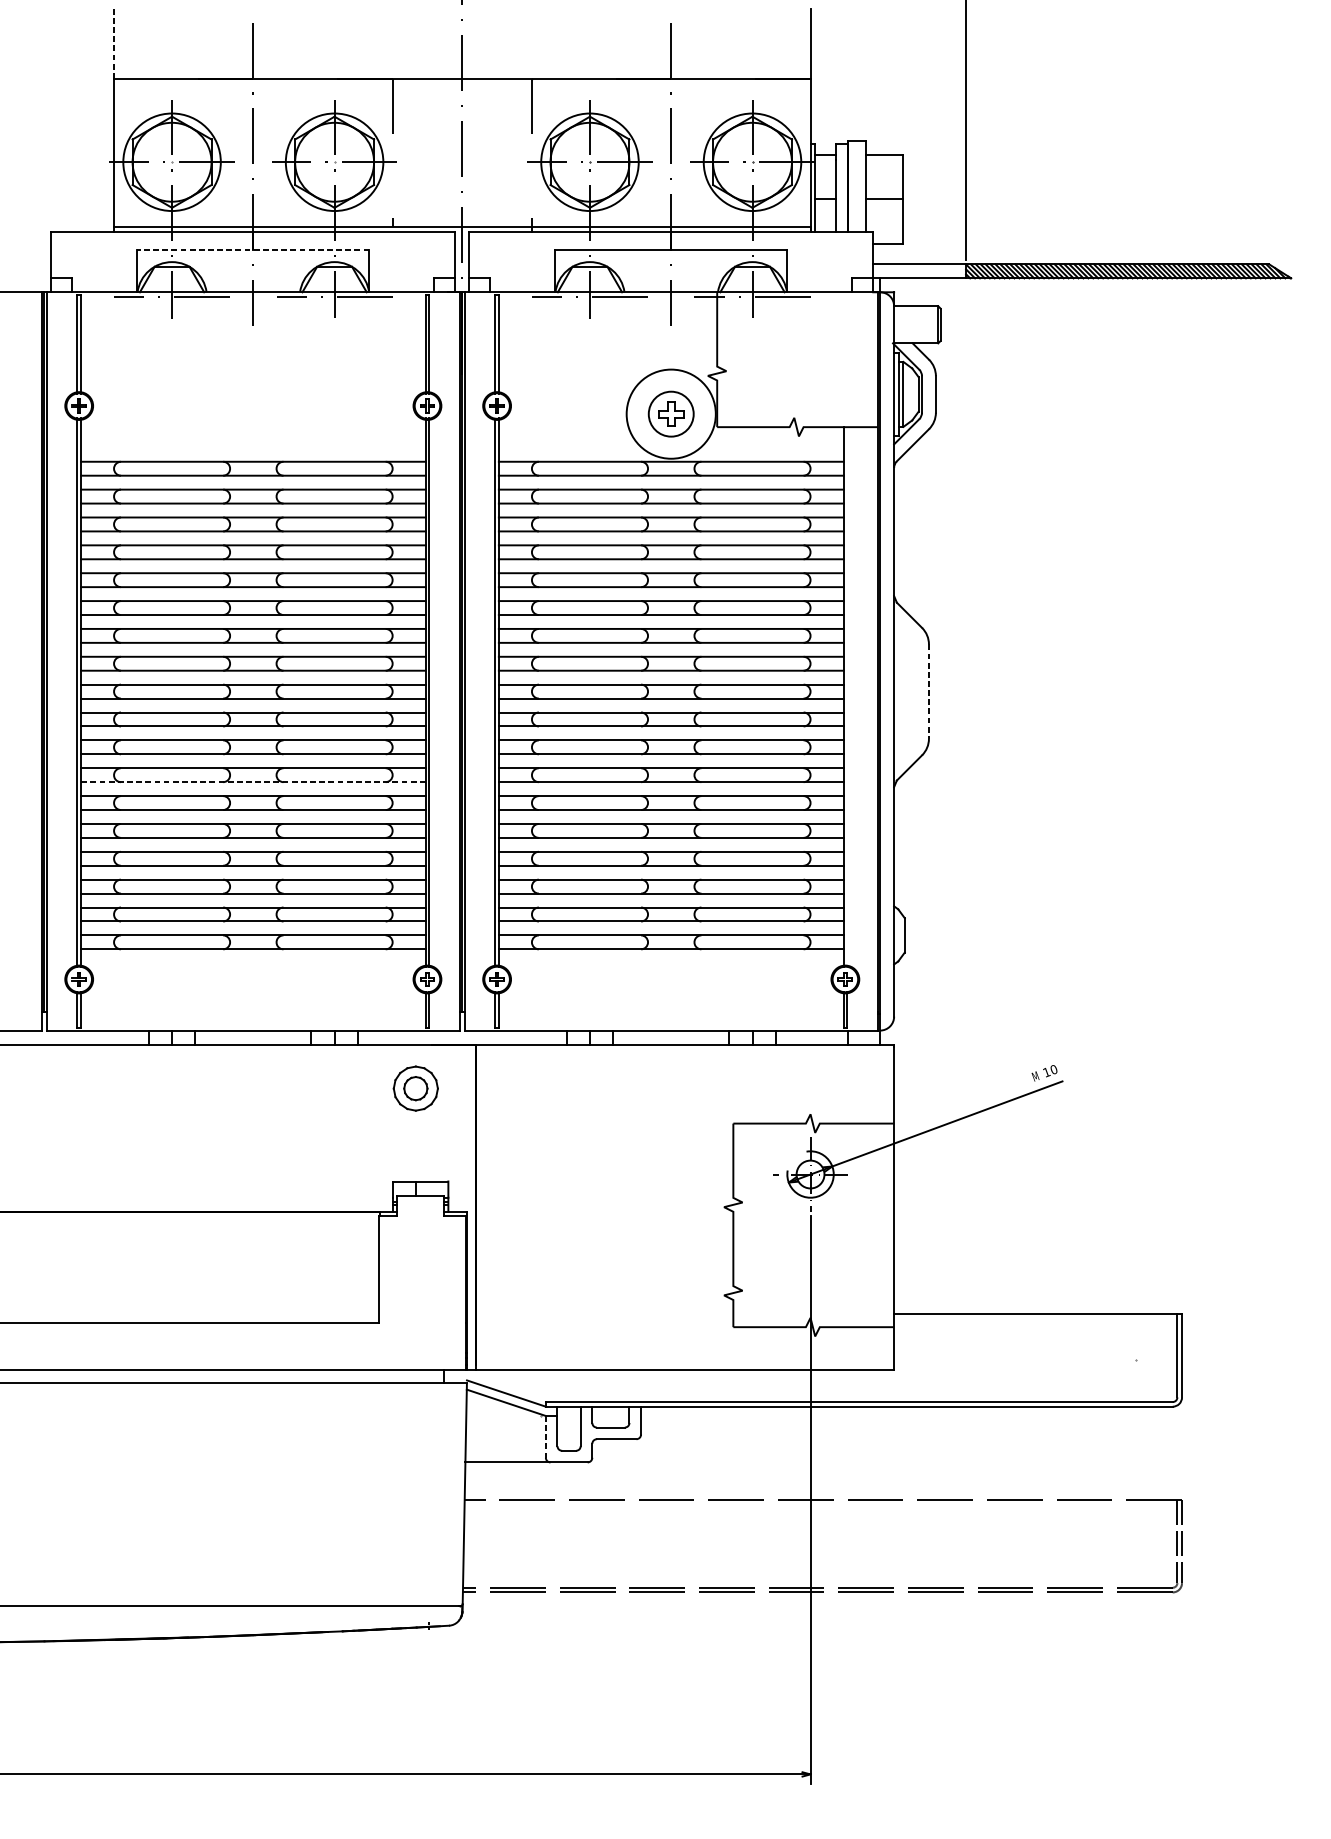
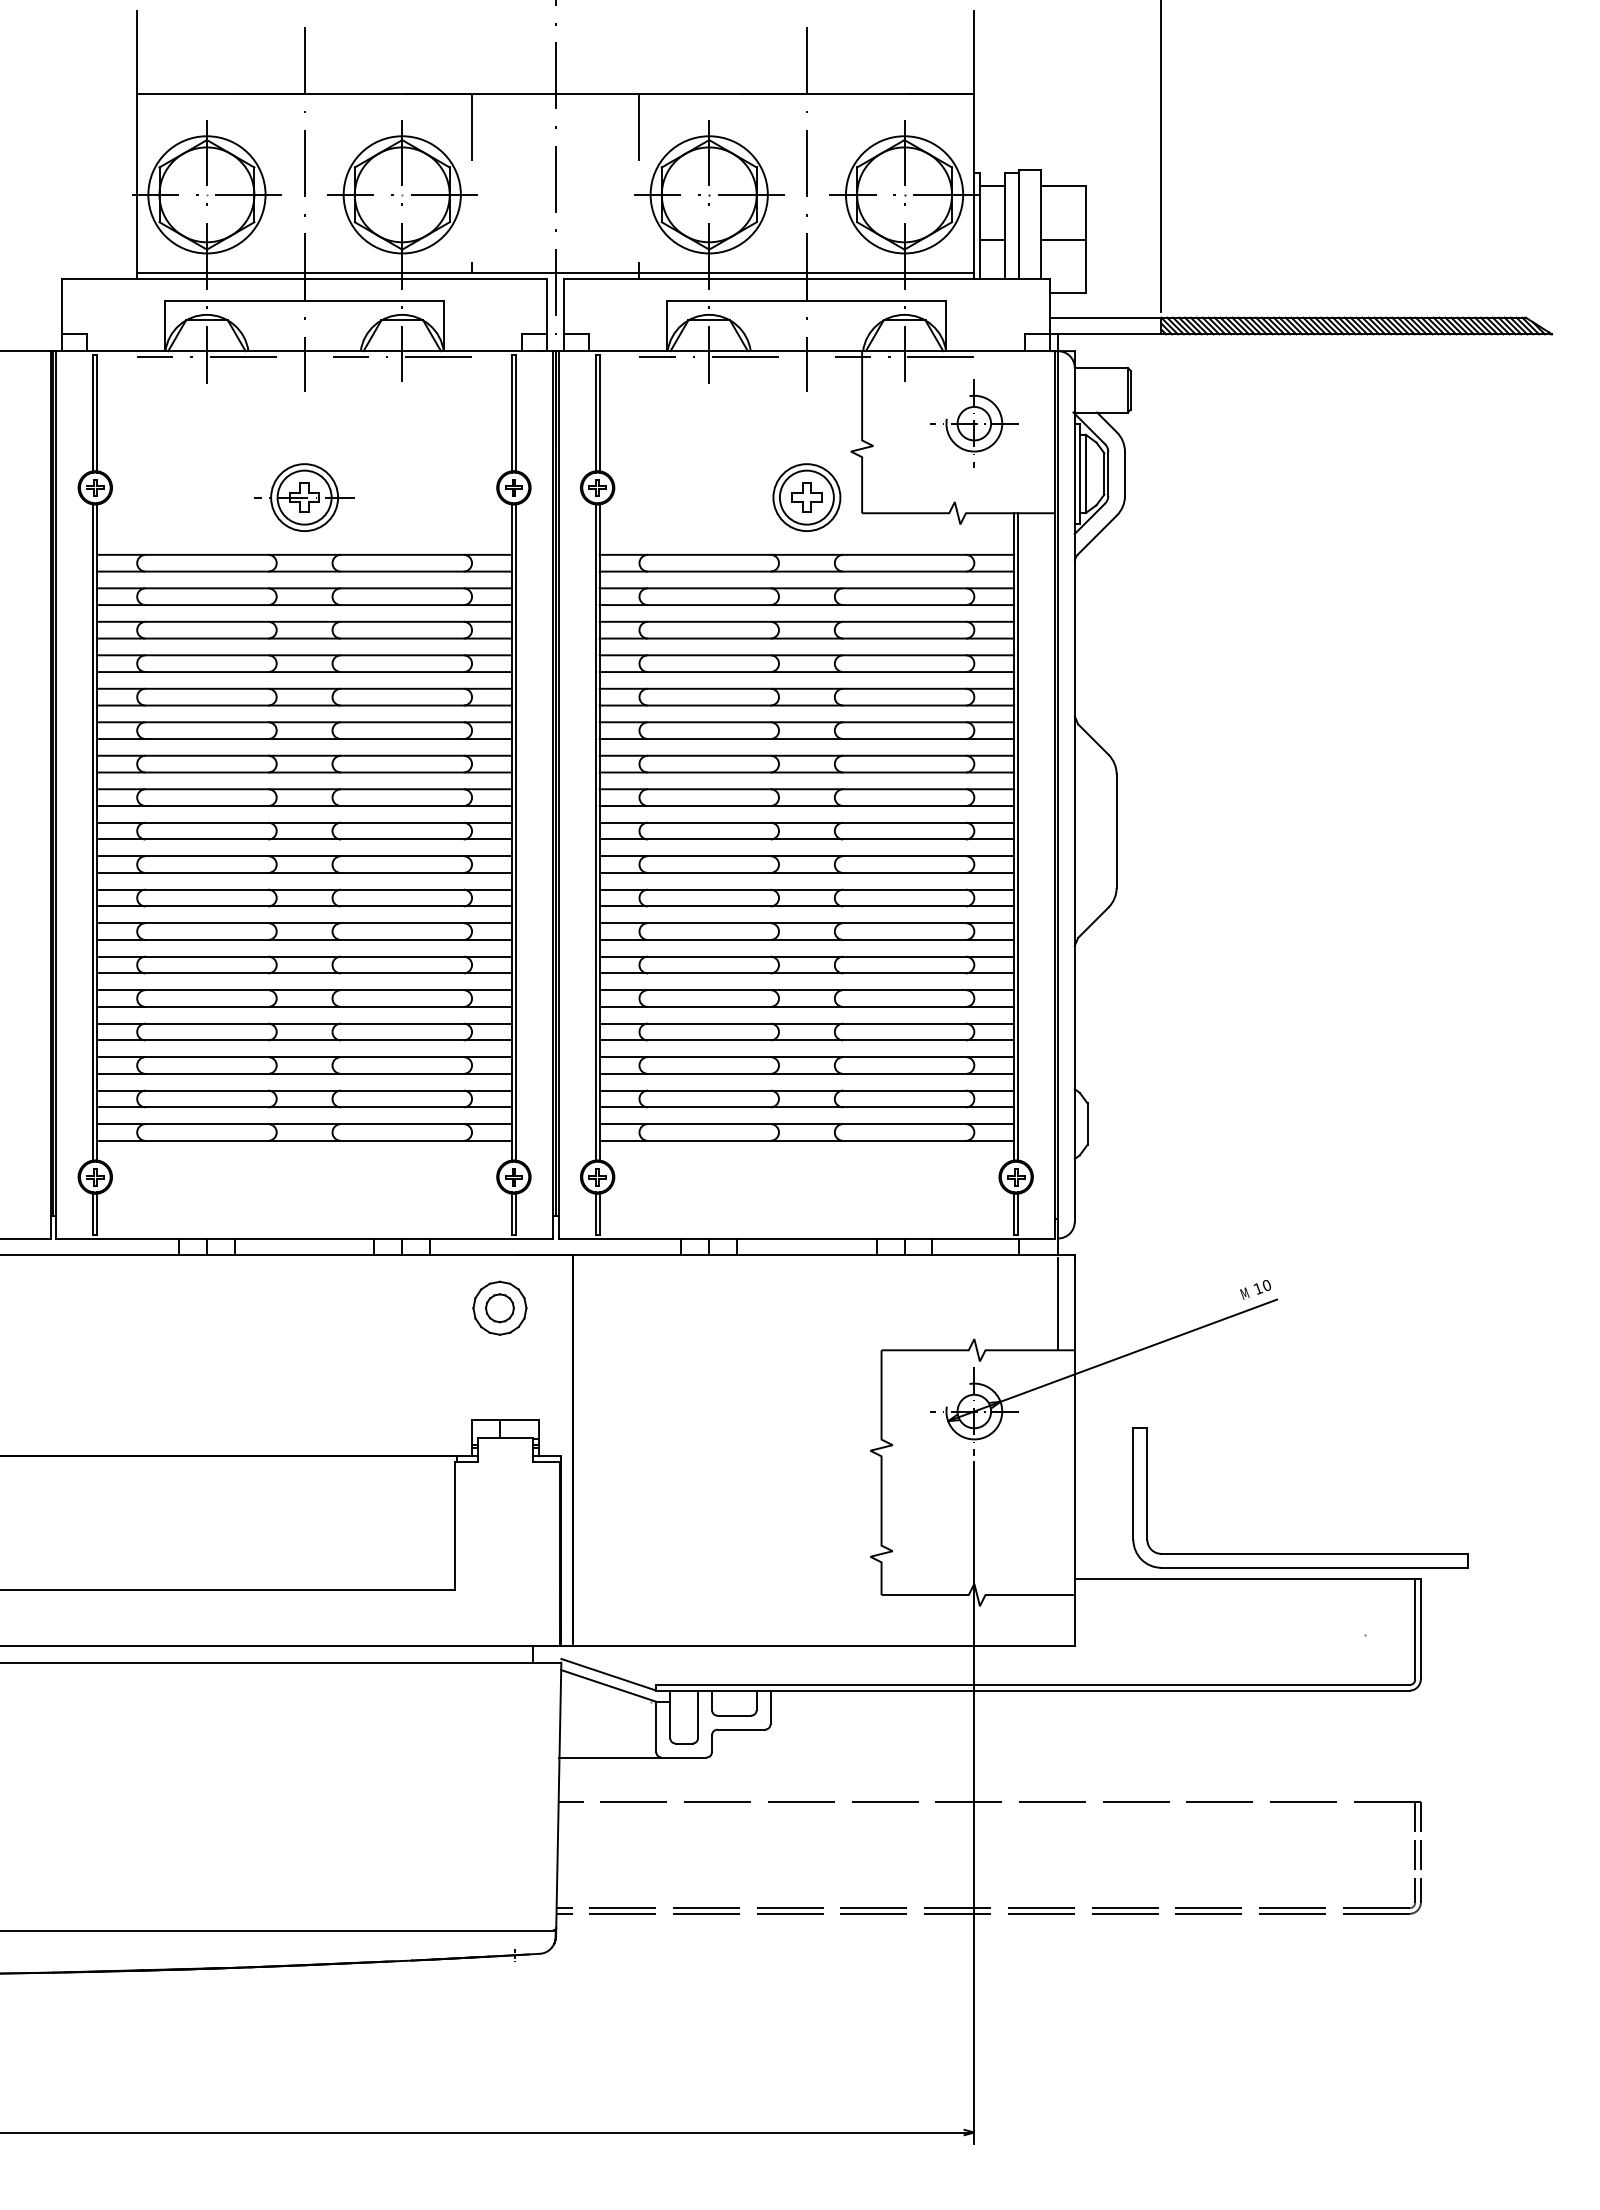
line: (114, 43) -> (137, 52), dashed -> solid
line: (253, 250) -> (304, 300), dashed -> solid
part: (810, 352) -> (974, 423), added
part: (253, 414) -> (304, 497), added
circle: (670, 414) -> (806, 497), size x0.62
line: (928, 691) -> (1116, 831), dashed -> solid
line: (847, 696) -> (1018, 837), added
line: (253, 781) -> (304, 939), dashed -> solid
line: (880, 1085) -> (1058, 1304), added
part: (1081, 1292) -> (1300, 1553), added
line: (546, 1437) -> (656, 1727), dashed -> solid

